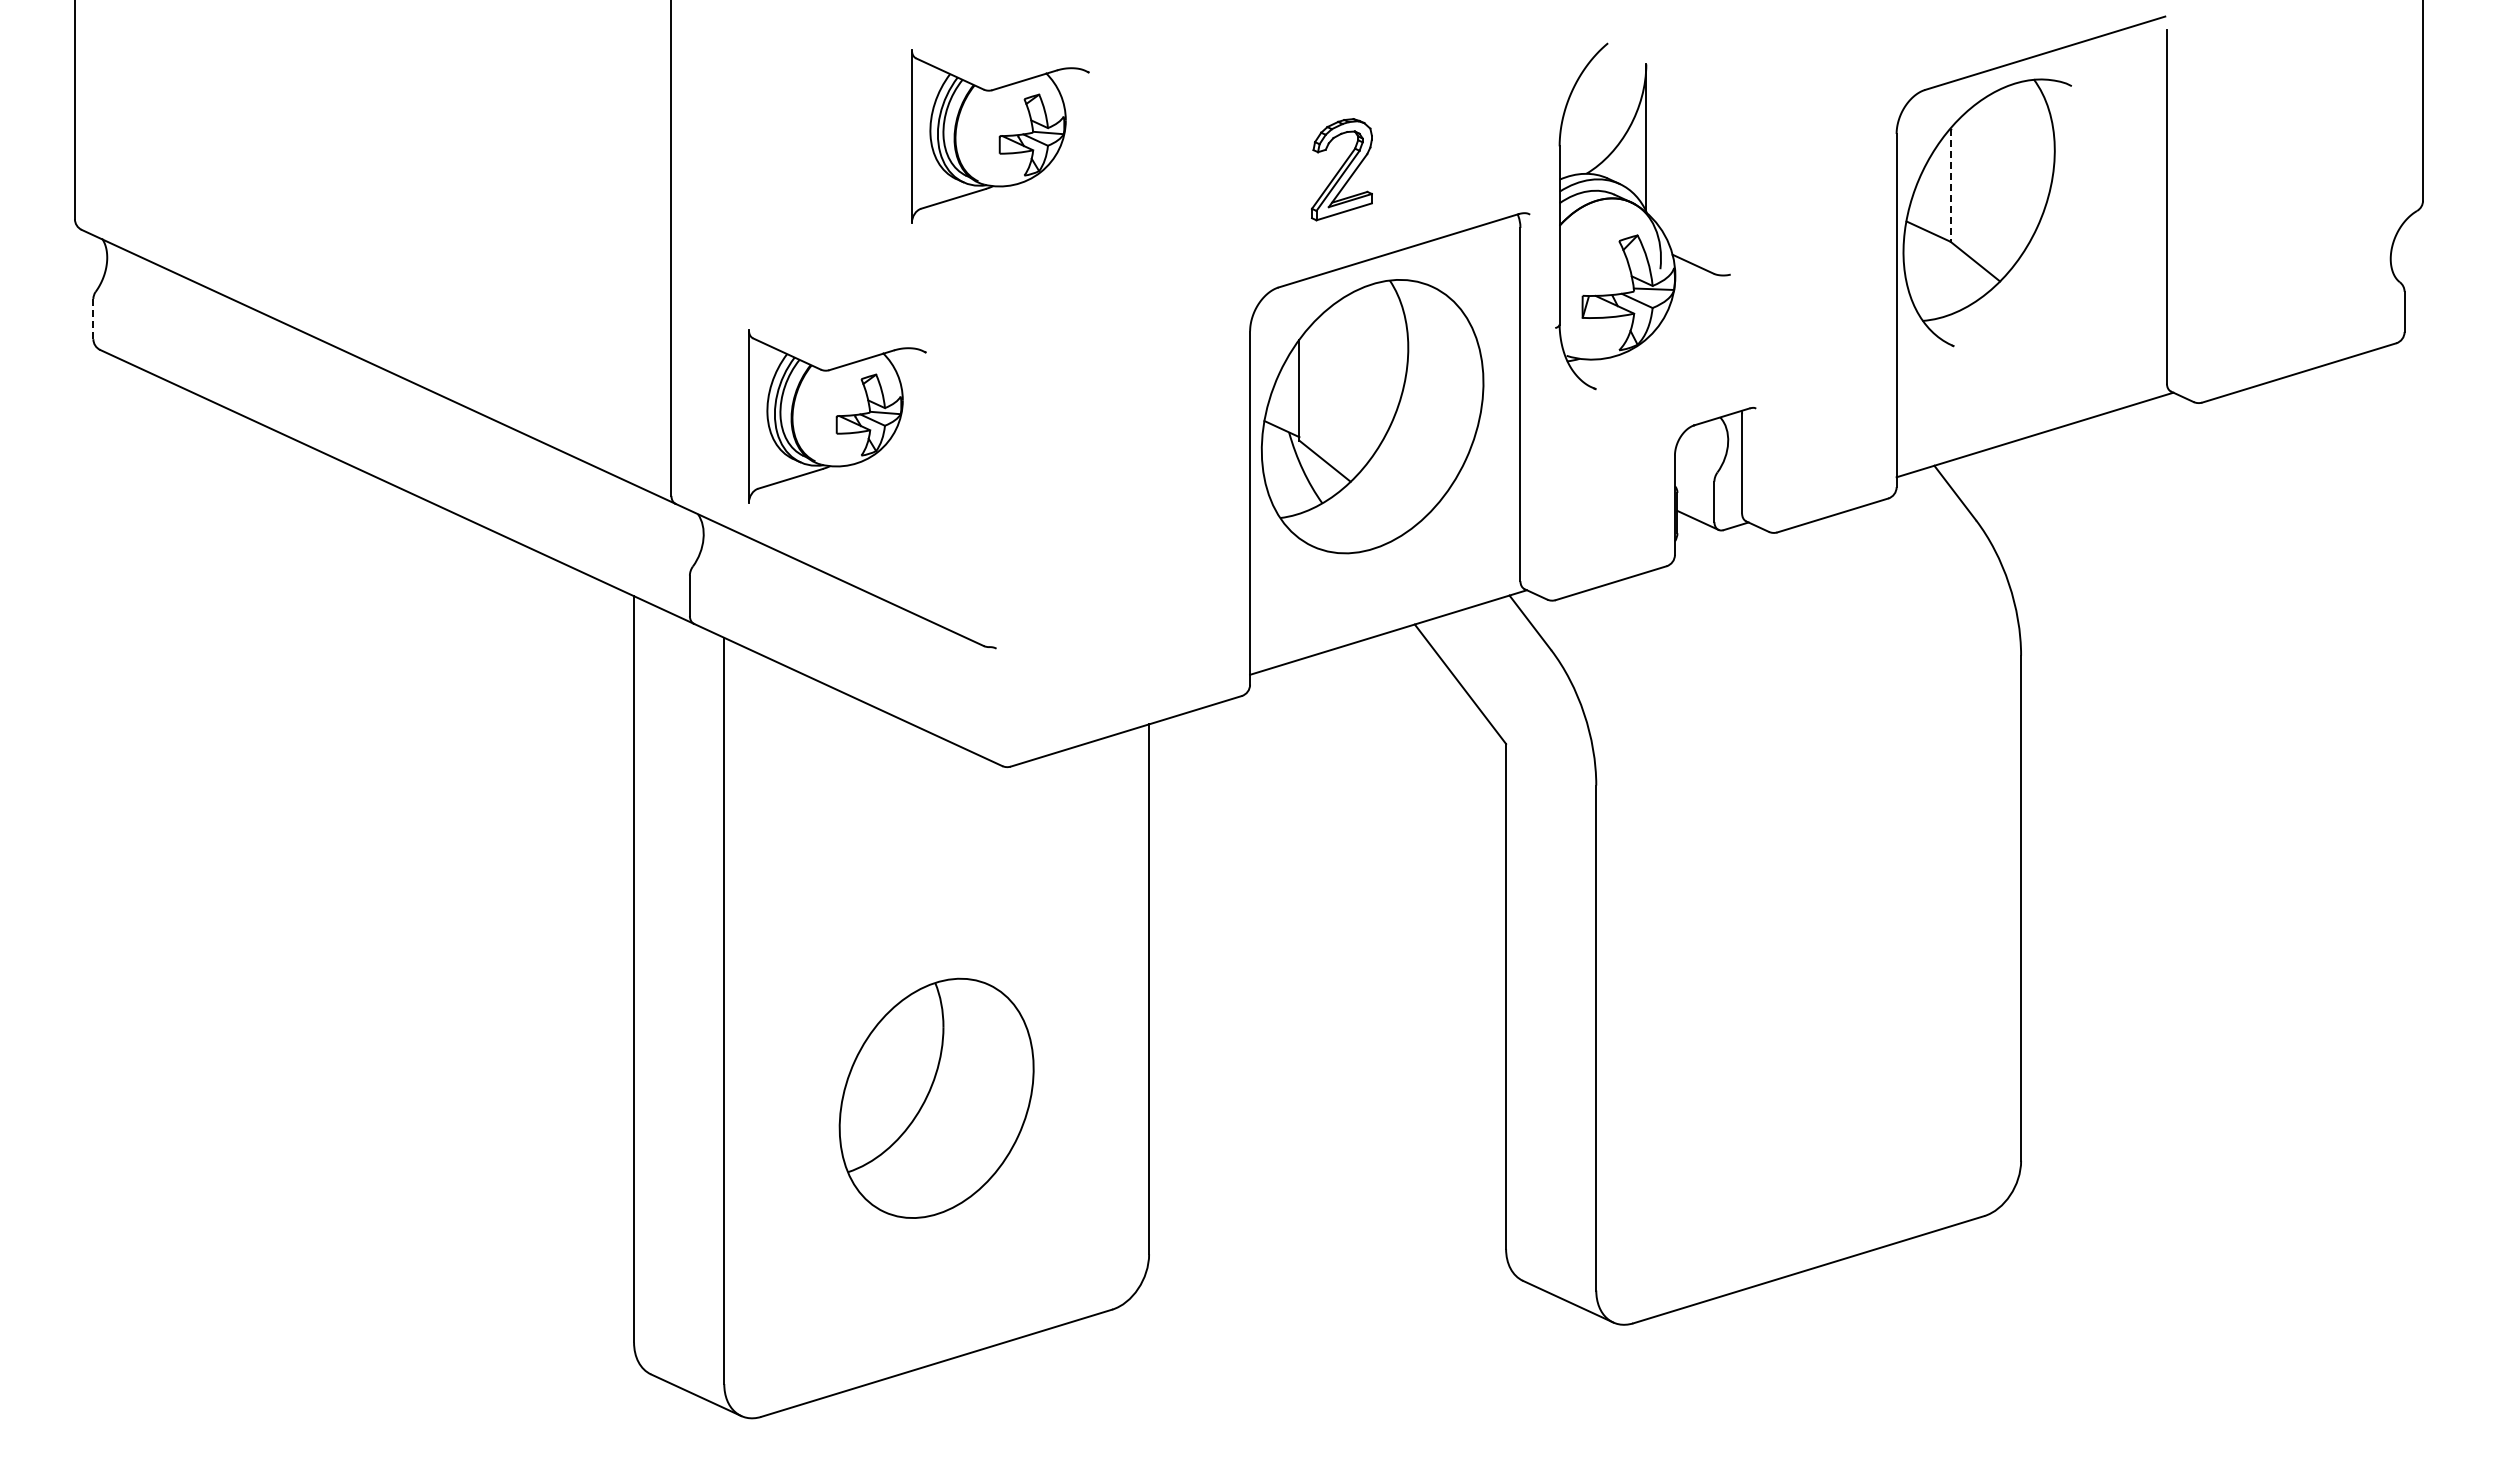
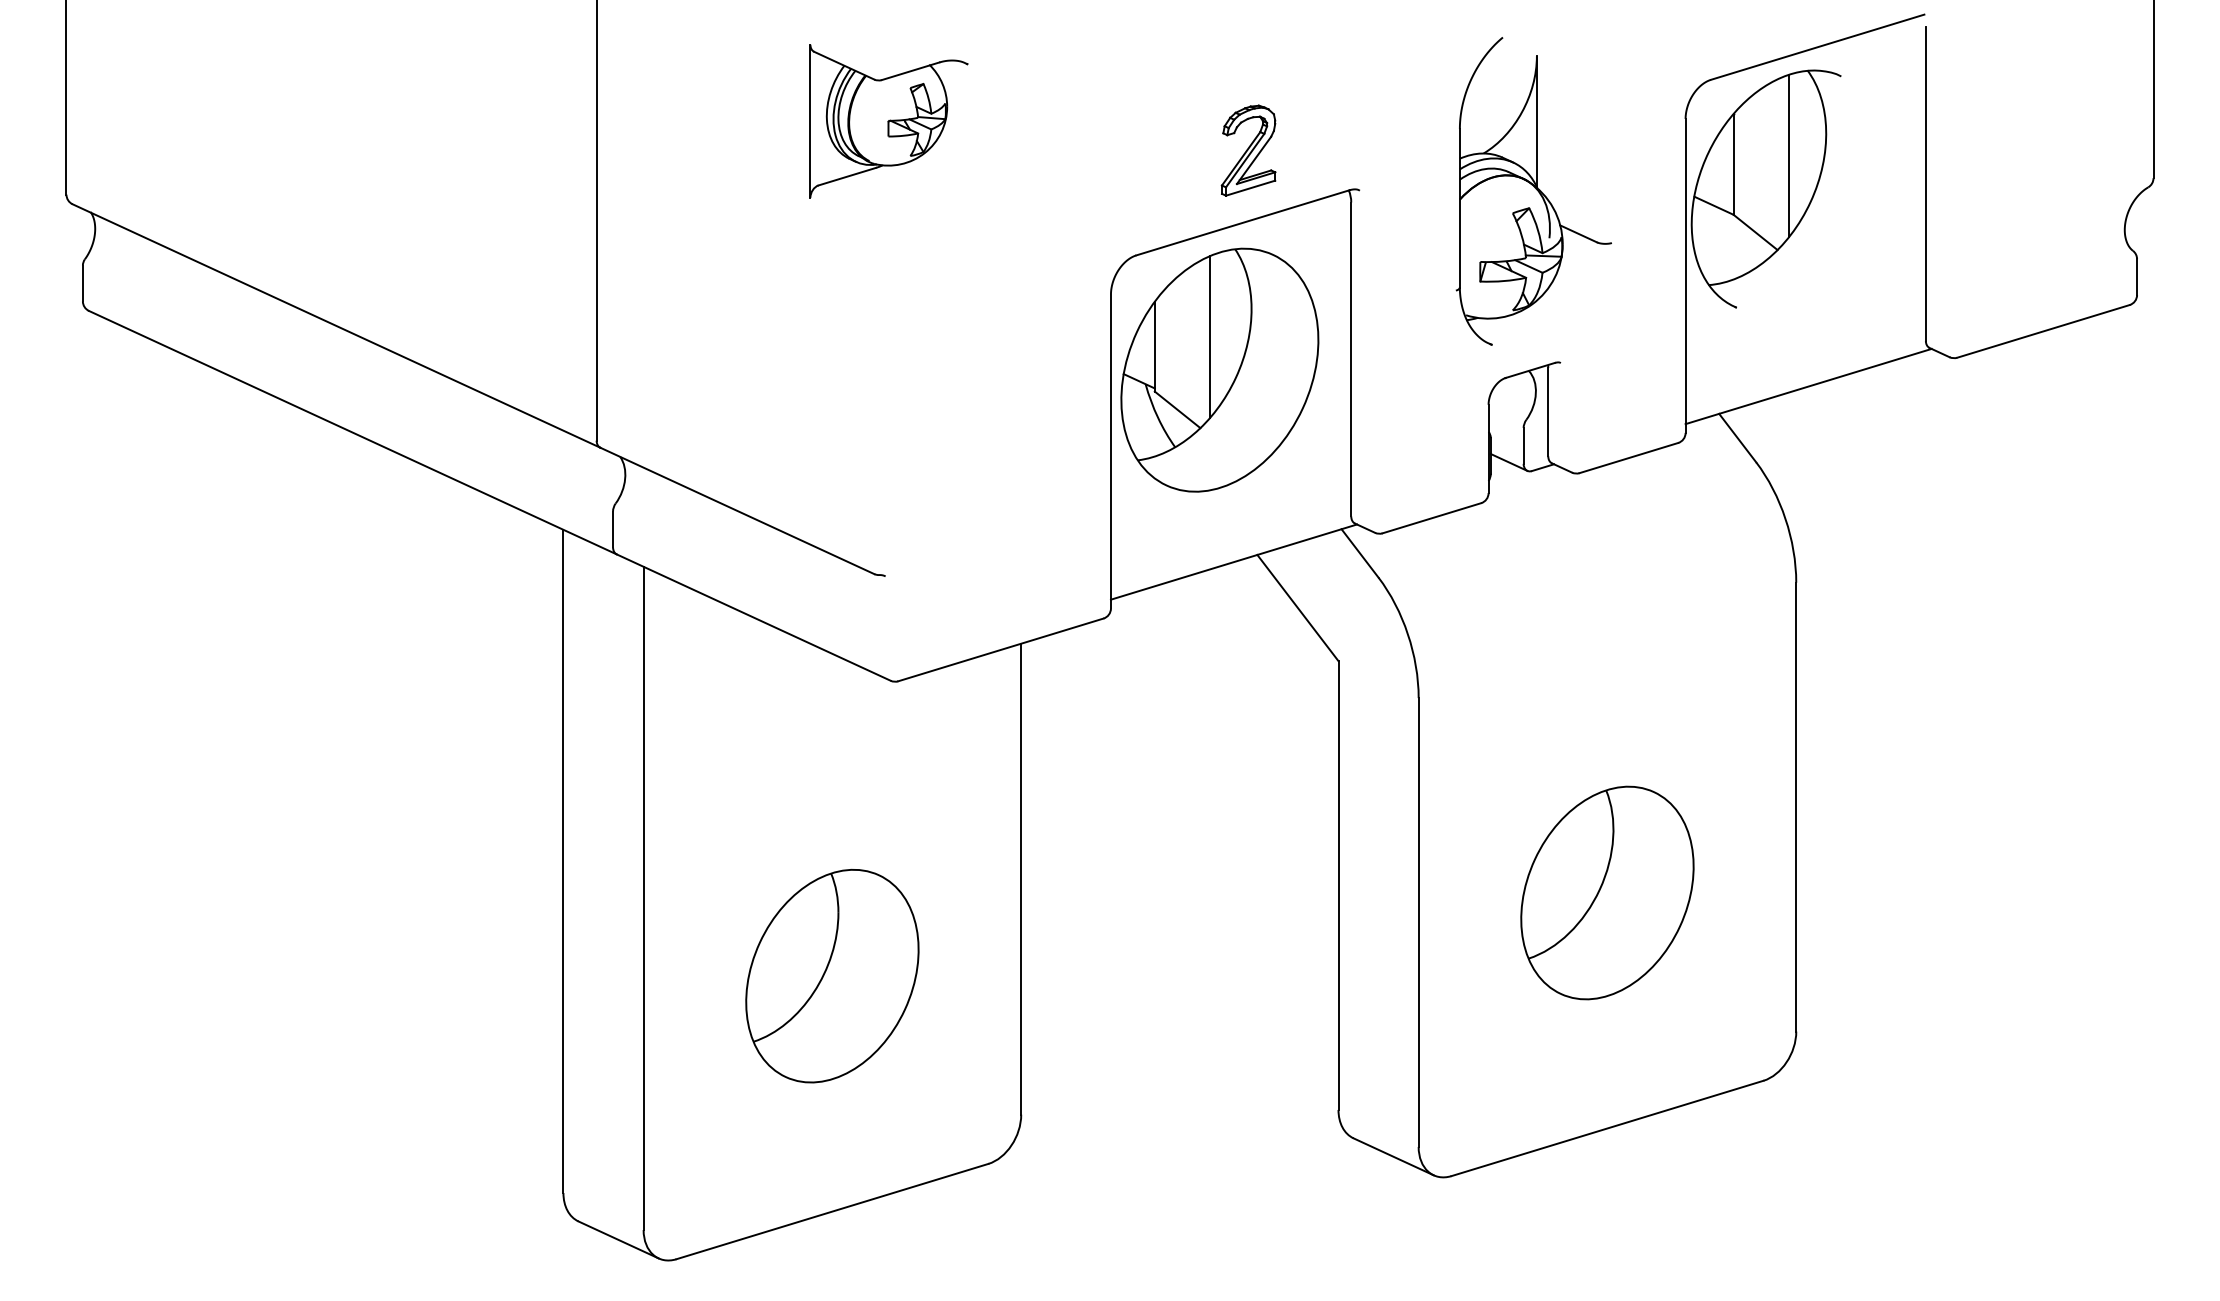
part: (1341, 169) -> (1248, 150), moved
line: (2013, 175) -> (1789, 155), added
line: (1950, 185) -> (1733, 164), dashed -> solid
part: (1642, 216) -> (1533, 191), moved
line: (93, 319) -> (82, 283), dashed -> solid
line: (1361, 379) -> (1209, 337), added
part: (837, 416) -> (744, 370), removed
part: (1808, 1004) -> (1607, 892), added

